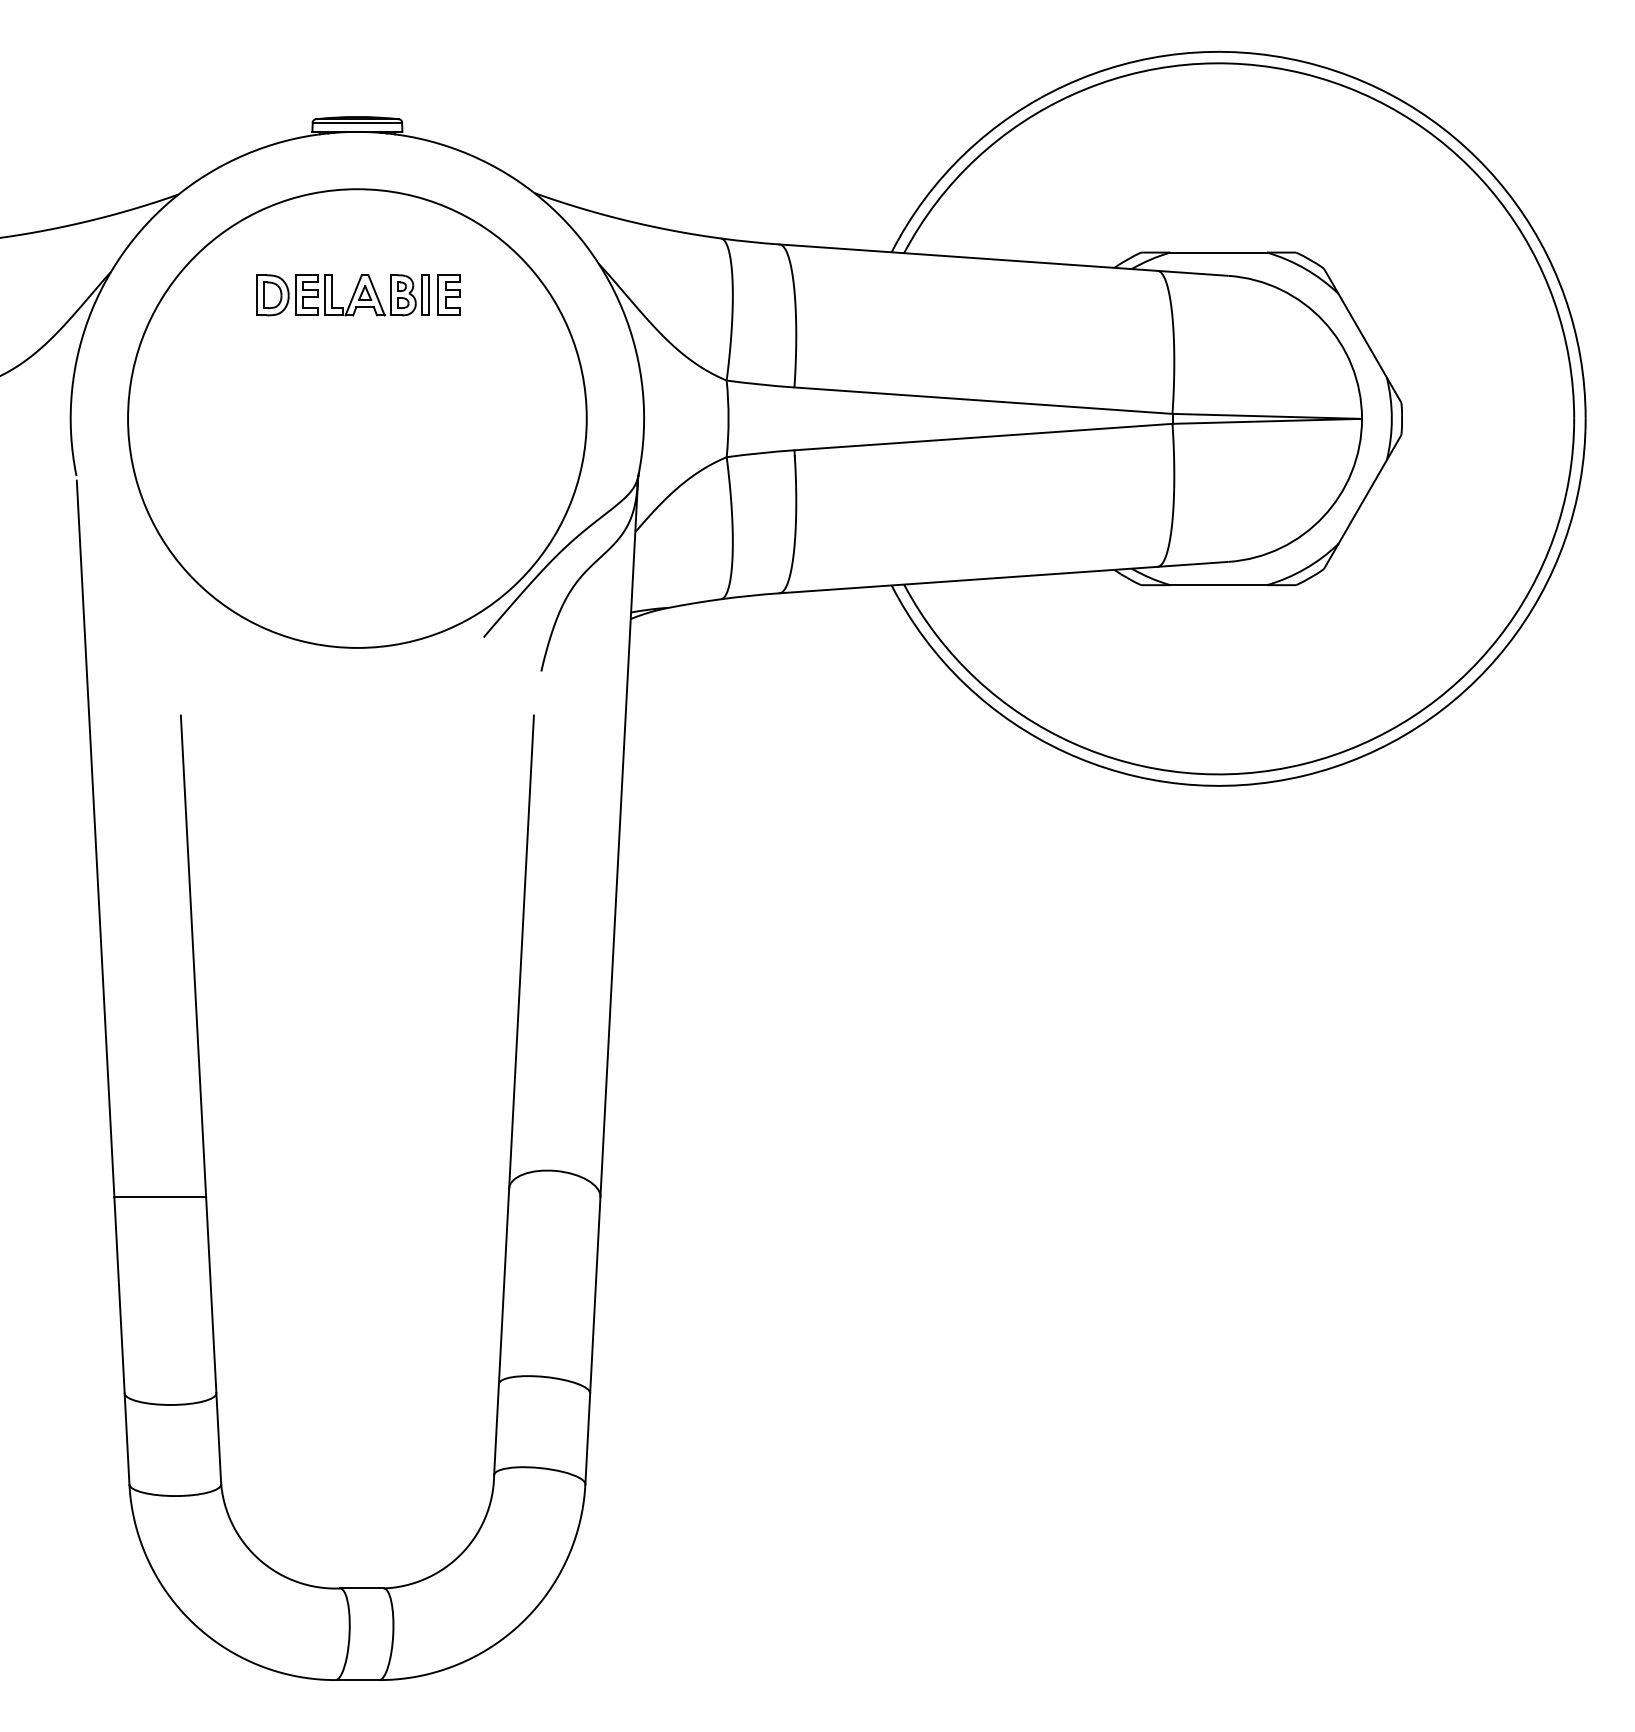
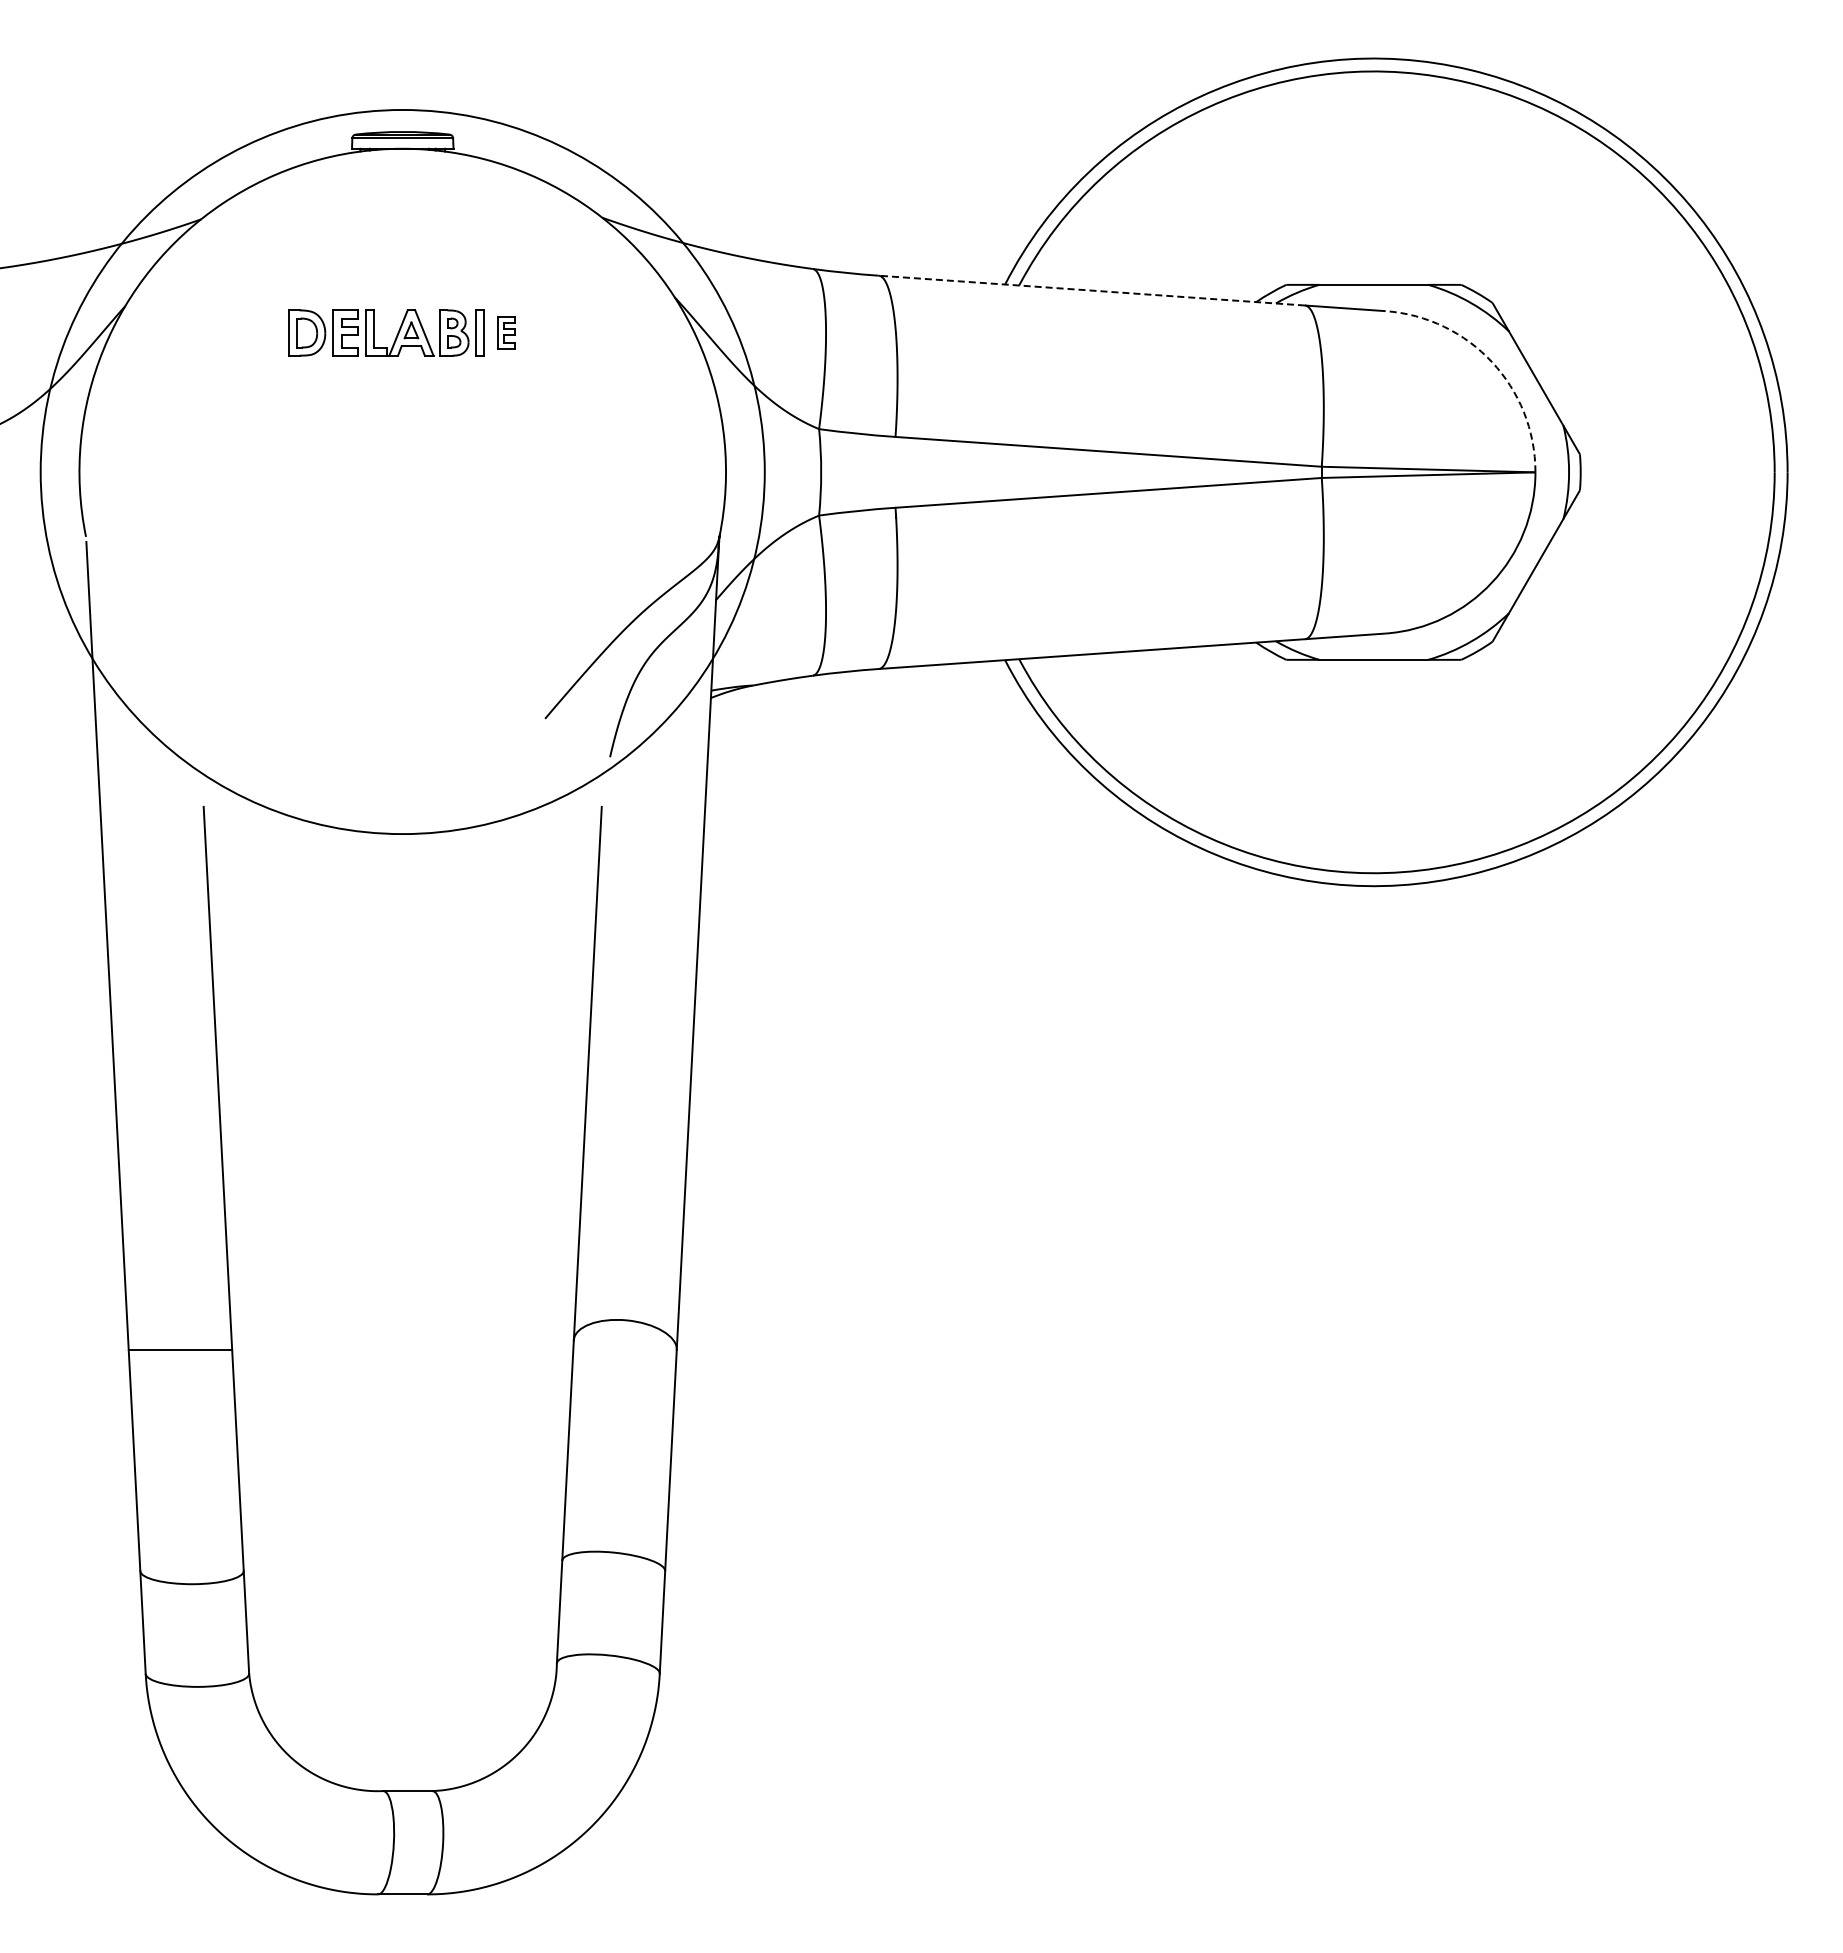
line: (968, 257) -> (1091, 290), solid -> dashed
part: (449, 294) -> (506, 332), size x0.7
arc: (1323, 321) -> (1492, 362), solid -> dashed
circle: (357, 418) -> (402, 471), size x1.4

